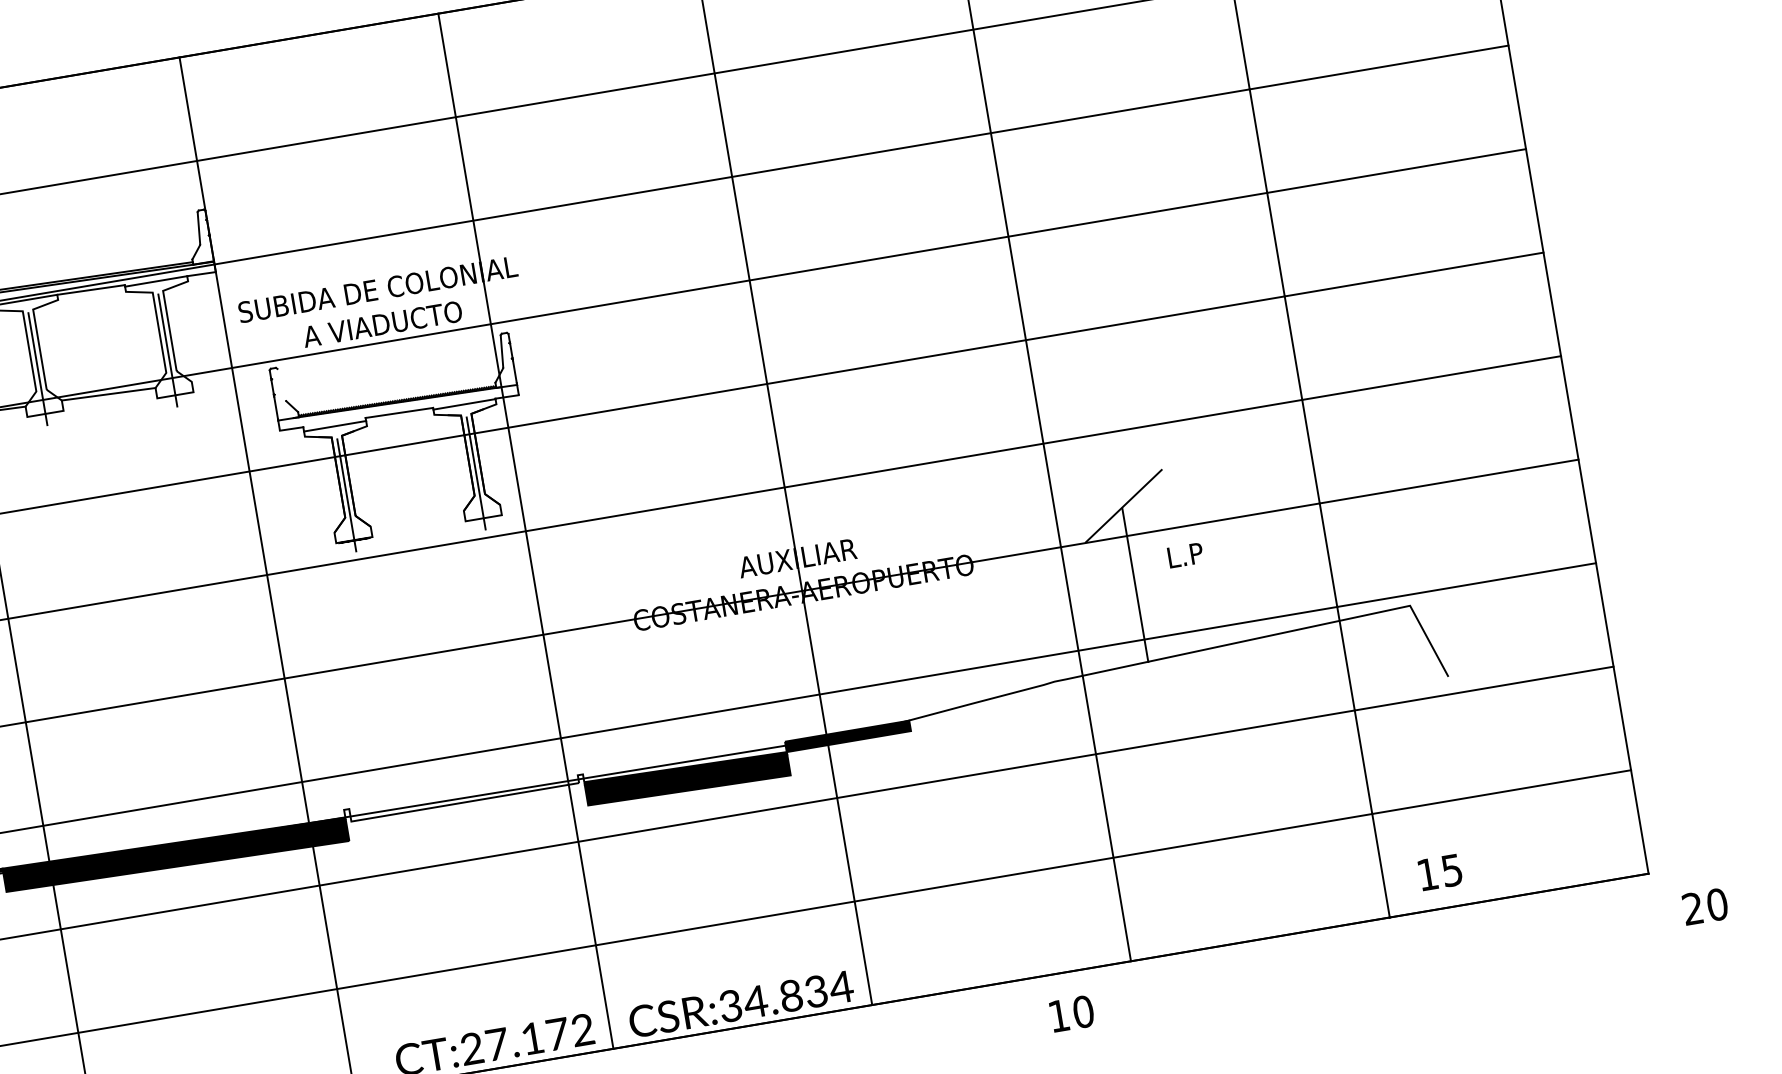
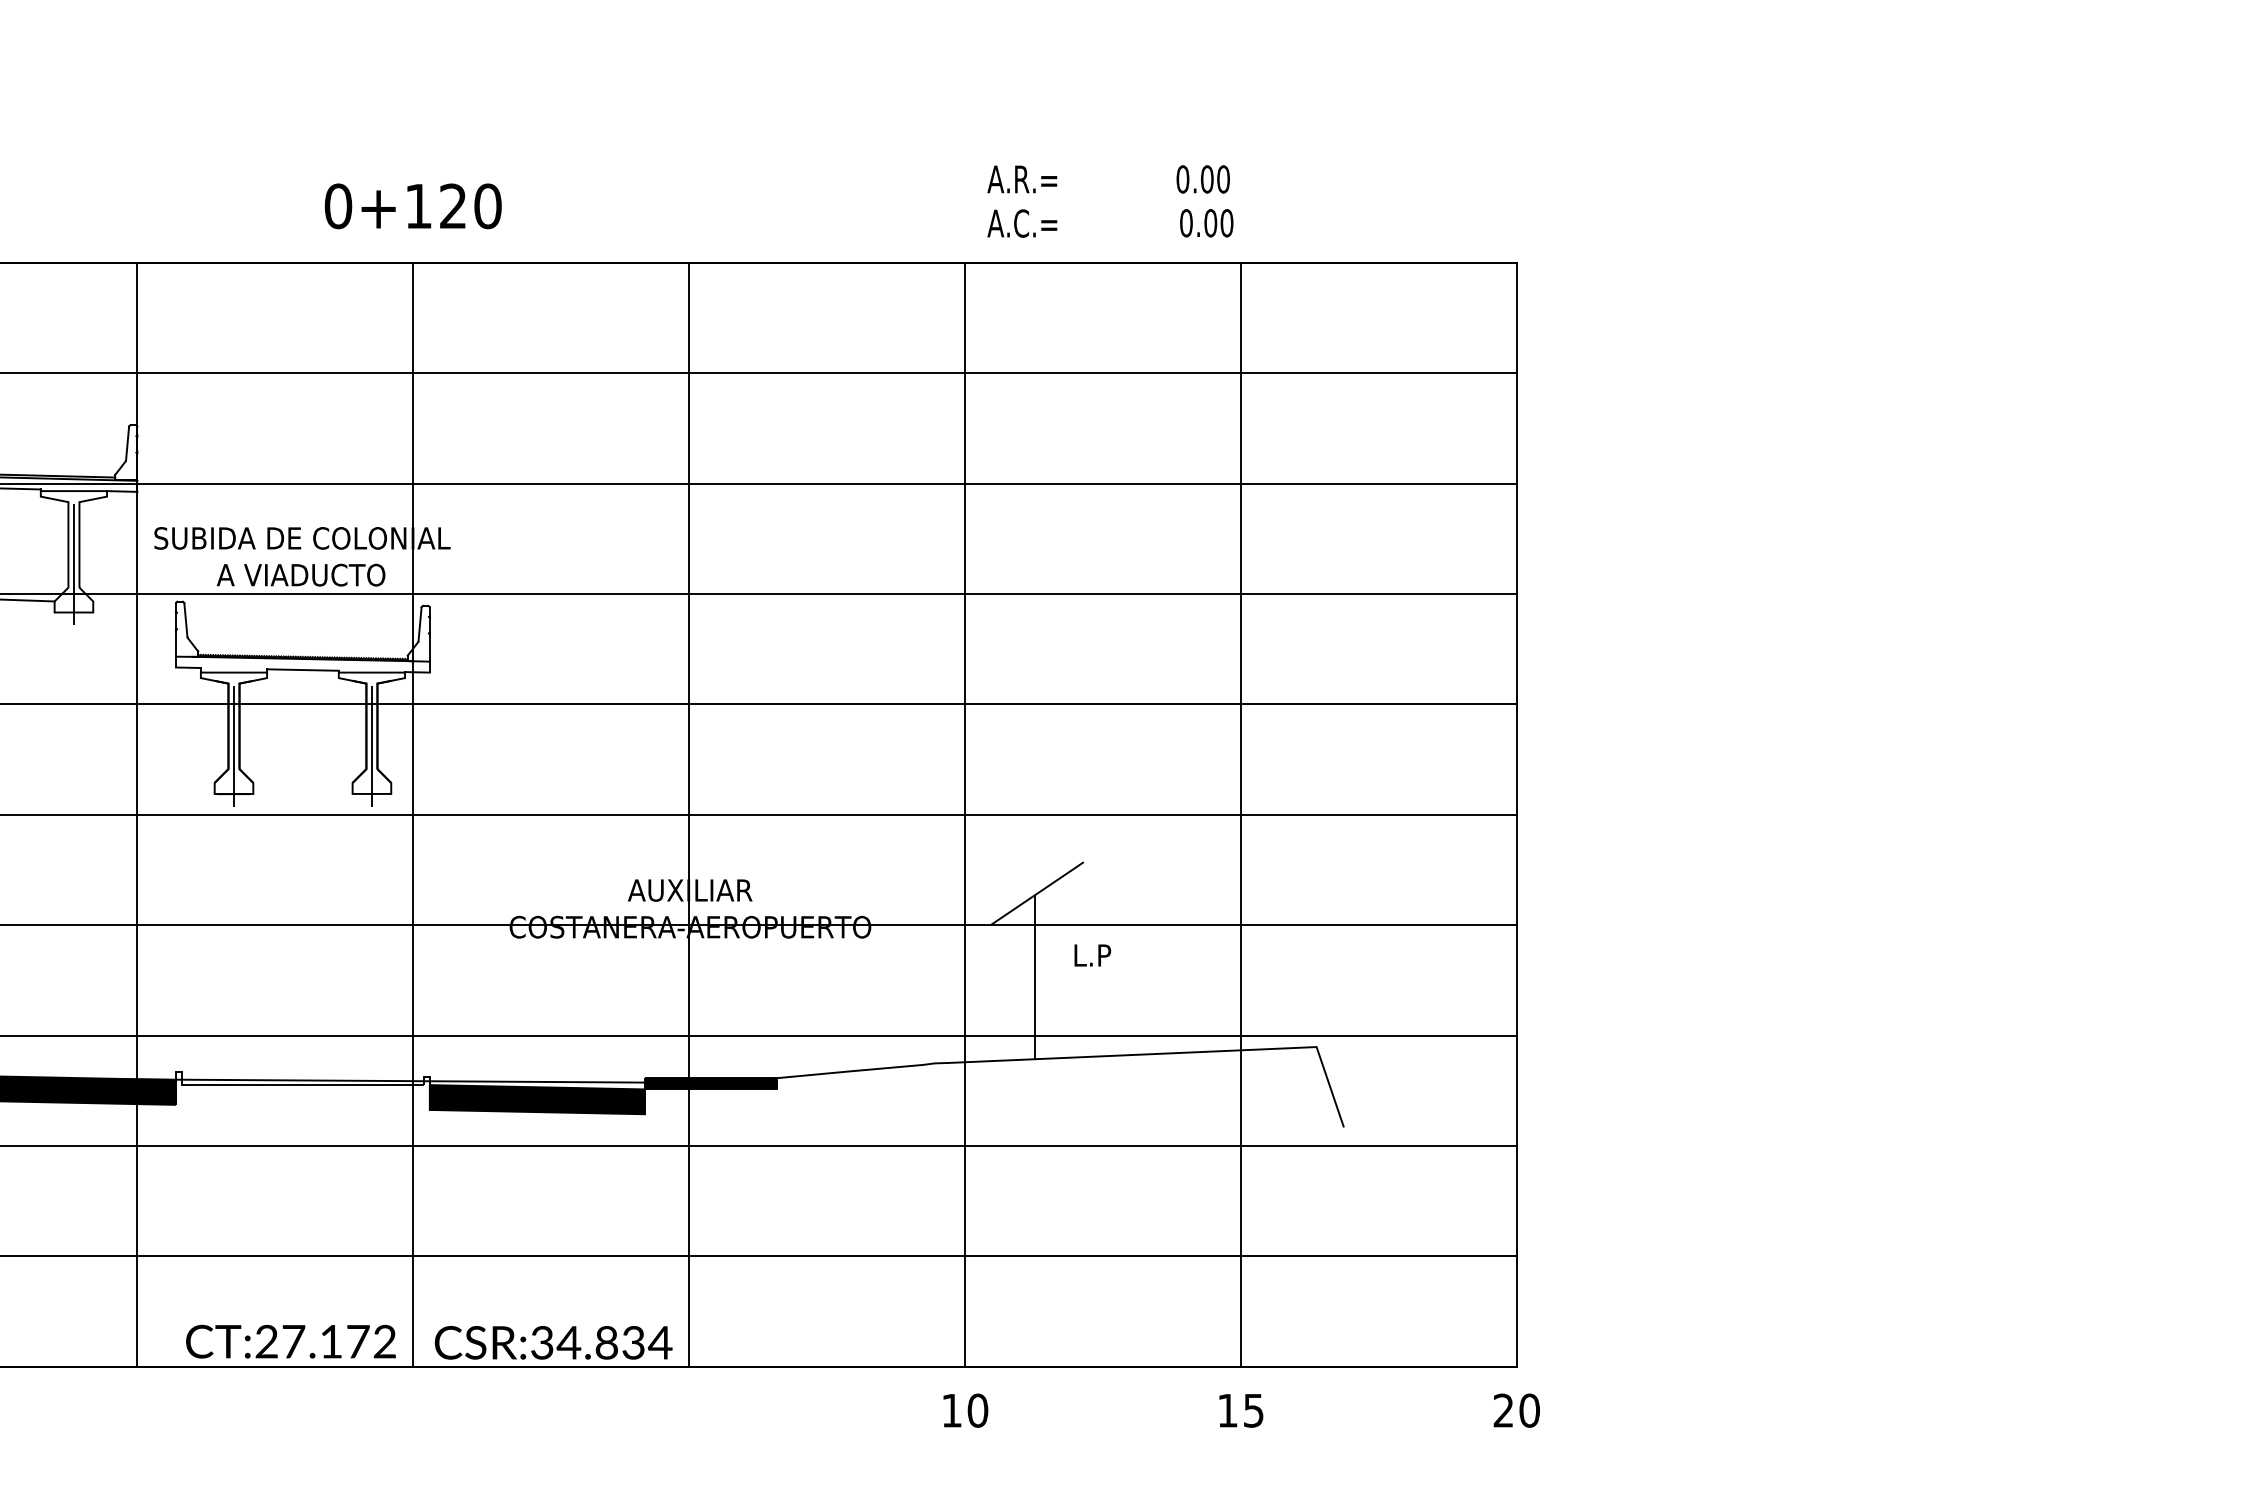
line: (281, 384) -> (185, 619), added
text: (1440, 872) -> (1241, 1410), moved
text: (1704, 906) -> (1516, 1410), moved
text: (1071, 1013) -> (965, 1410), moved

